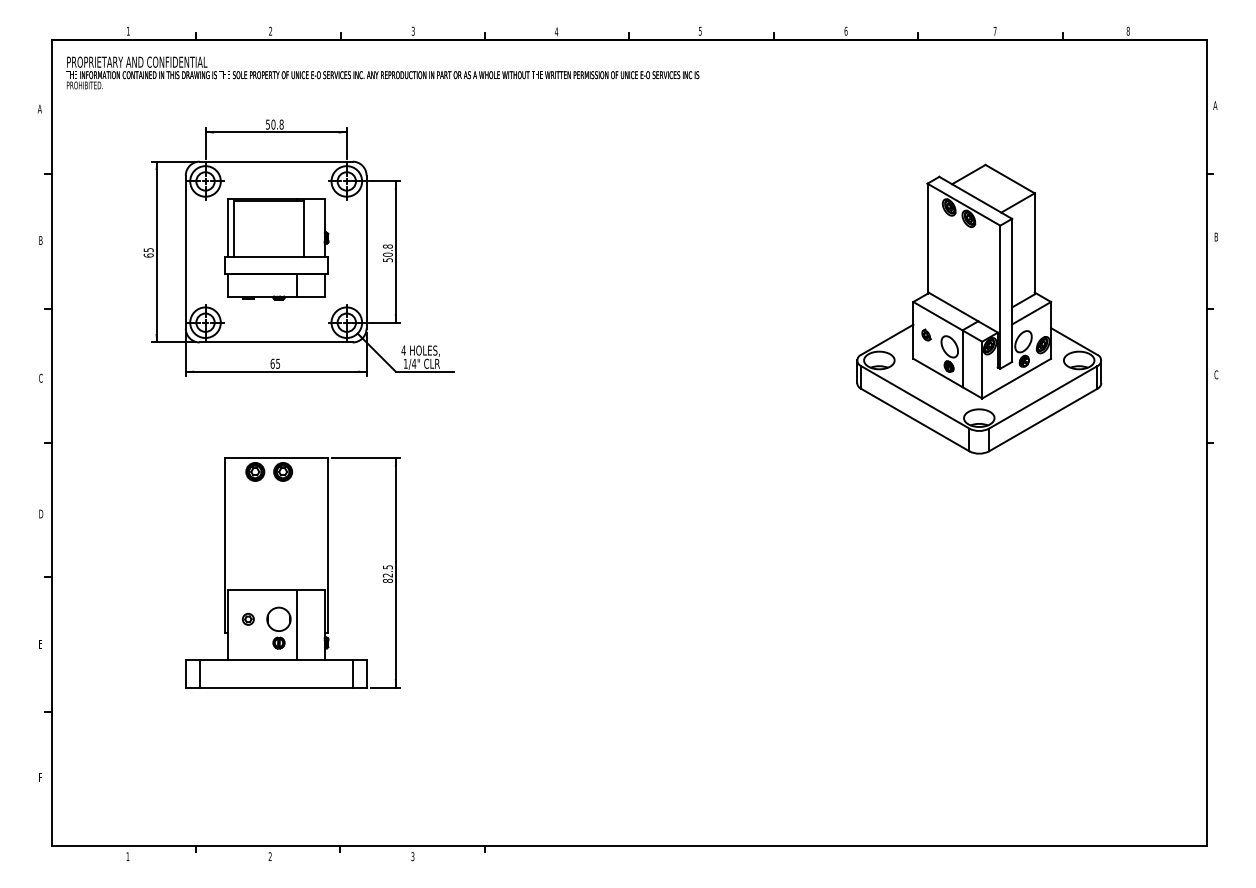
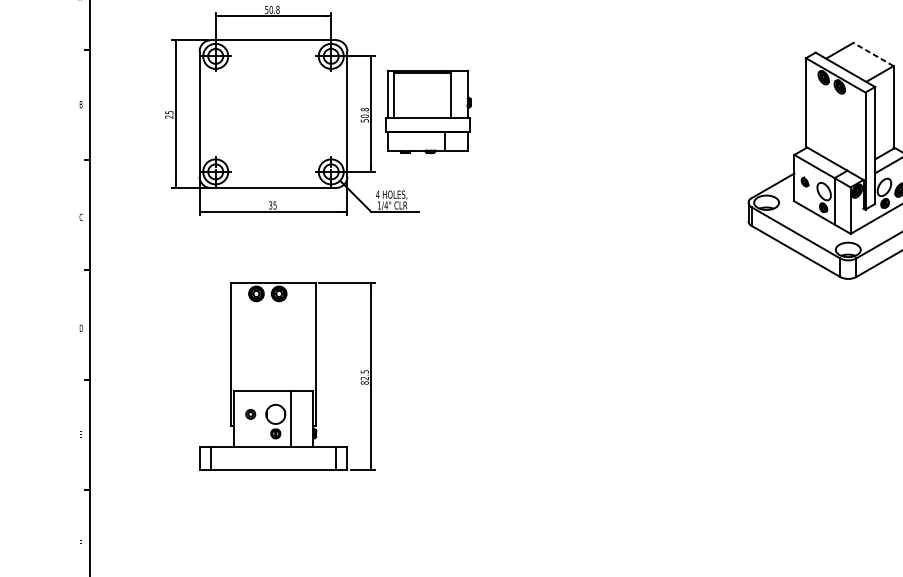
line: (1009, 178) -> (872, 53), solid -> dashed
part: (276, 249) -> (428, 112), moved
text: (148, 255) -> (169, 116), 65 -> 25
text: (272, 363) -> (270, 205), 65 -> 35

